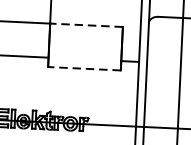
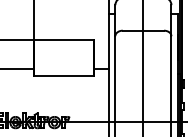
line: (86, 25) -> (63, 40), dashed -> solid
line: (84, 68) -> (63, 76), dashed -> solid

